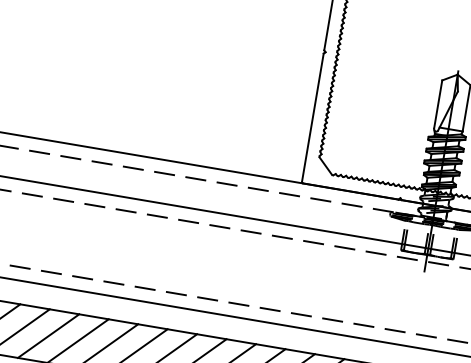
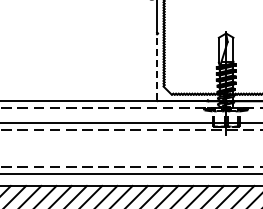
line: (313, 115) -> (157, 66), solid -> dashed

